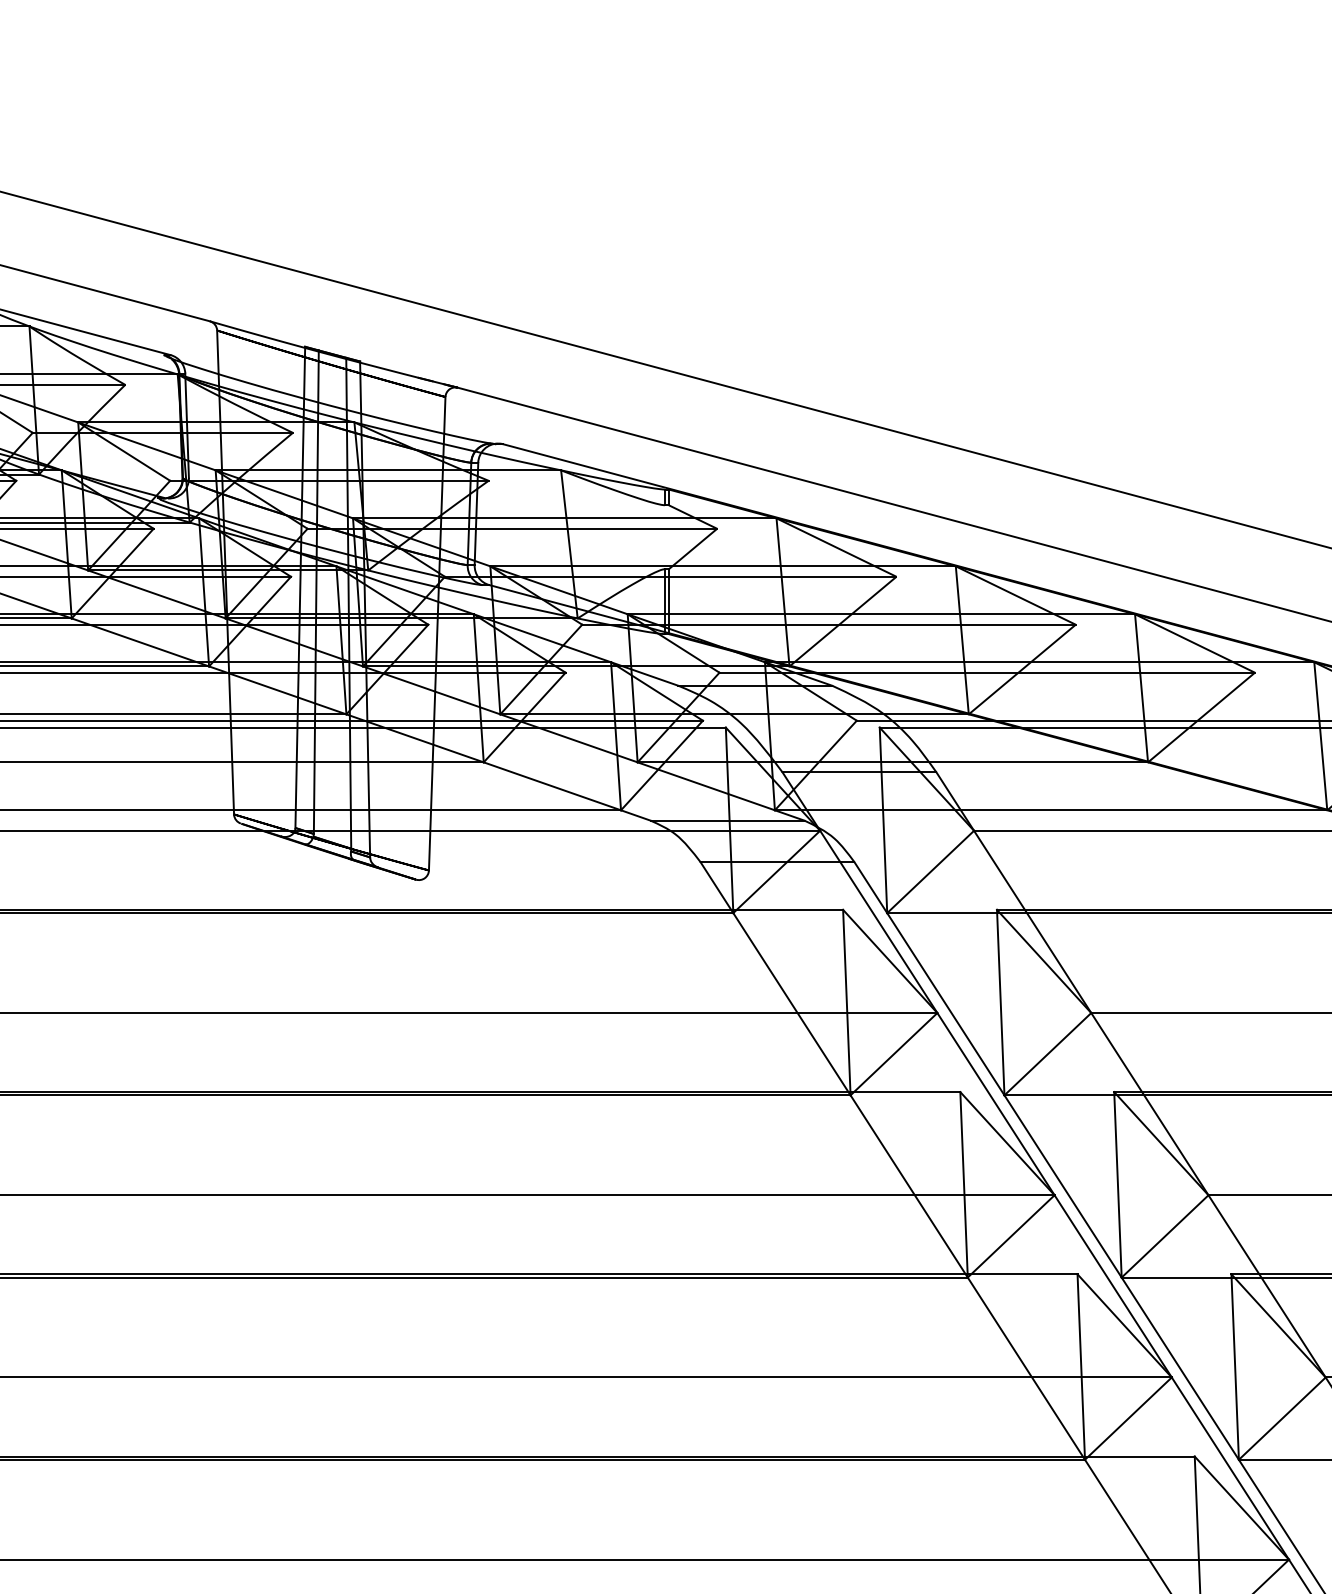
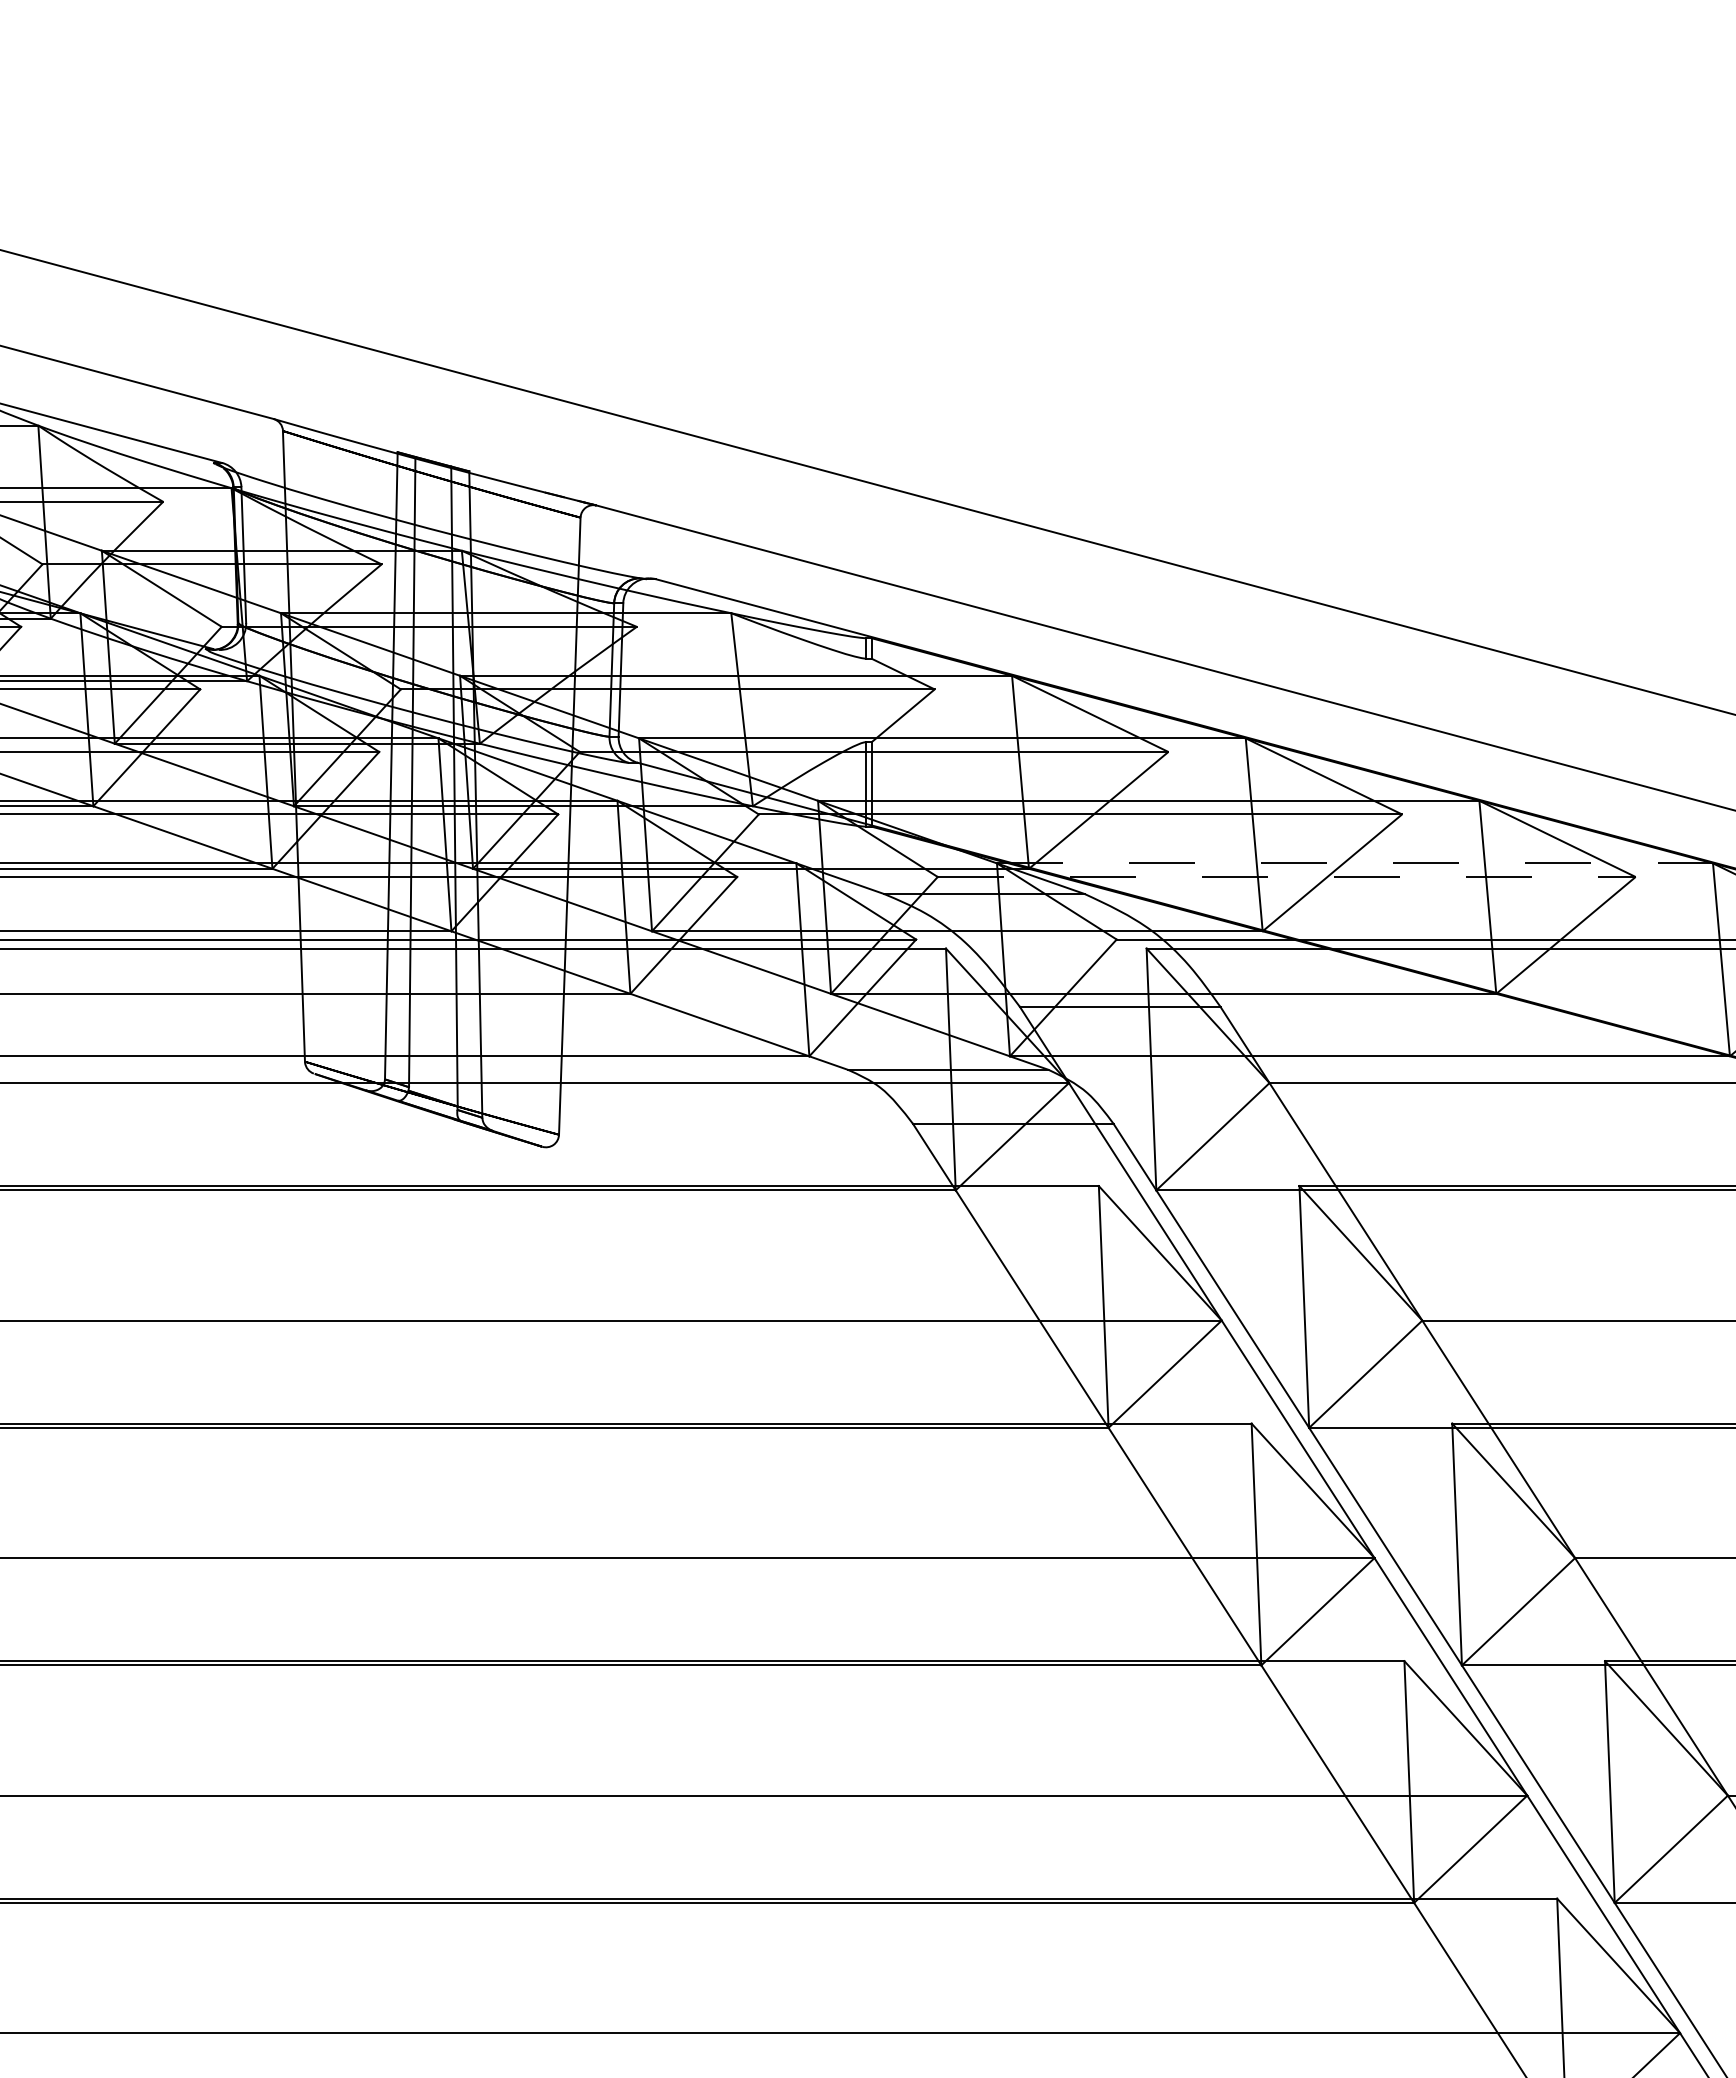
line: (1040, 662) -> (1355, 863), solid -> dashed
line: (987, 673) -> (1286, 877), solid -> dashed

